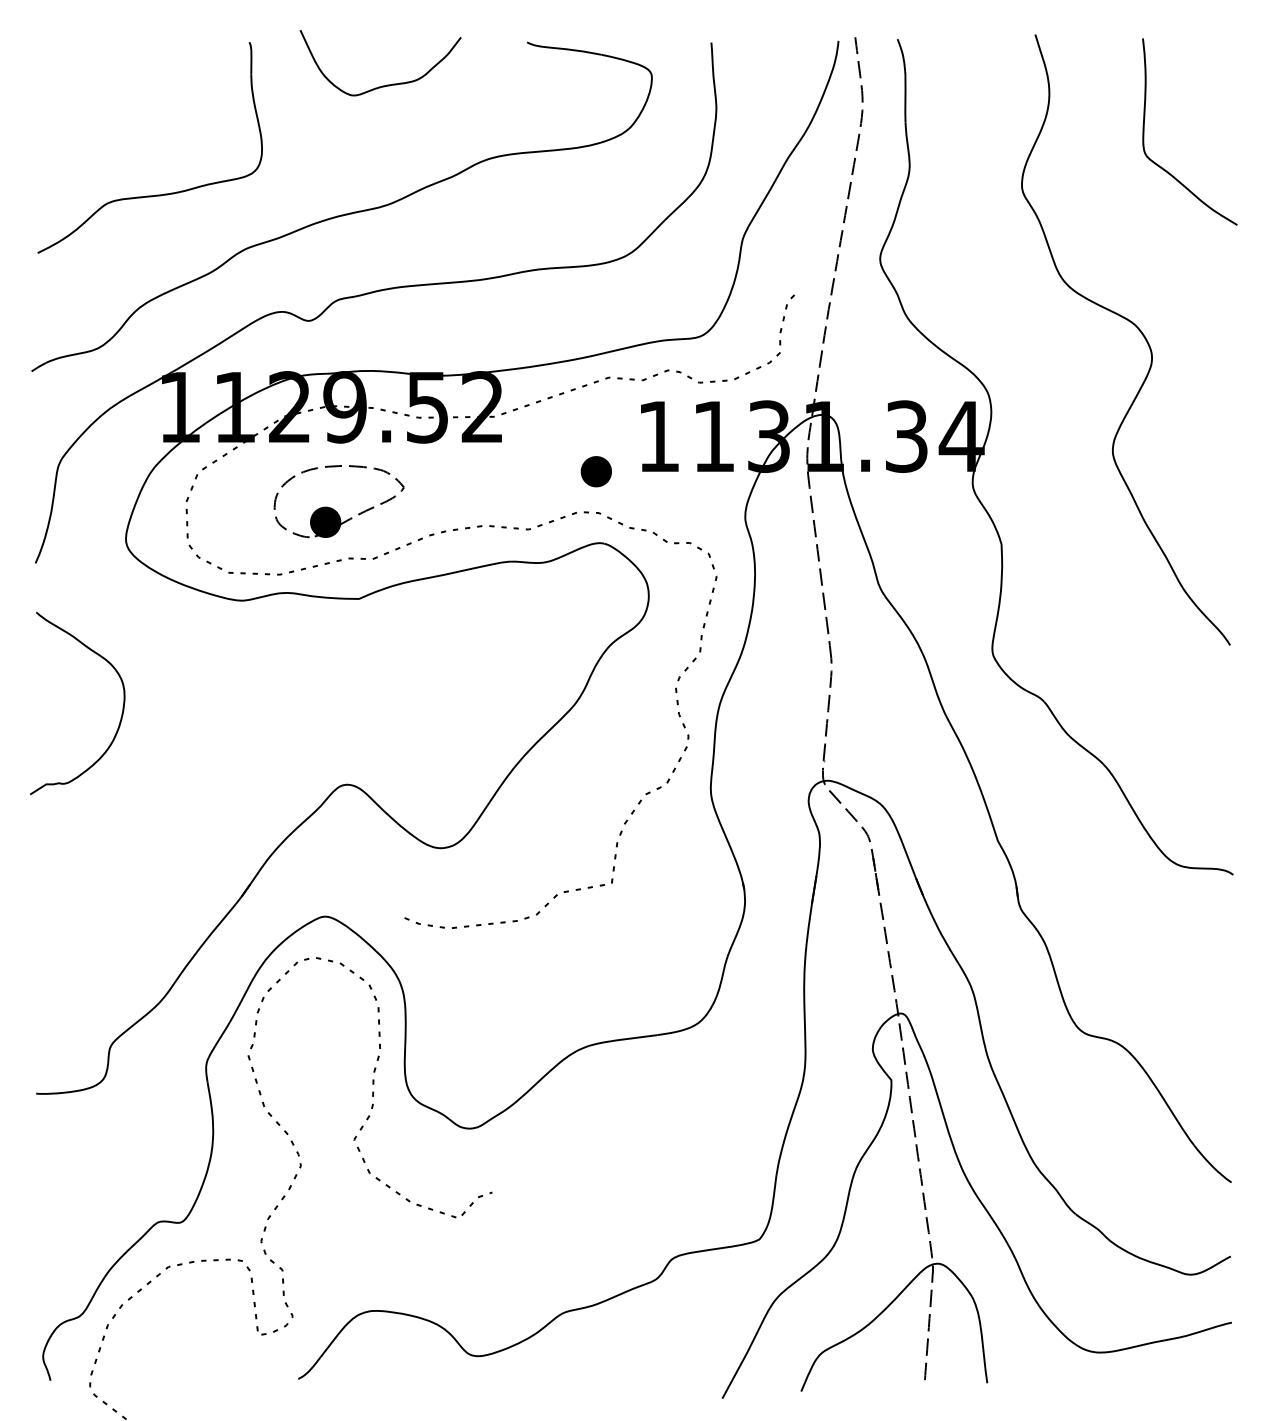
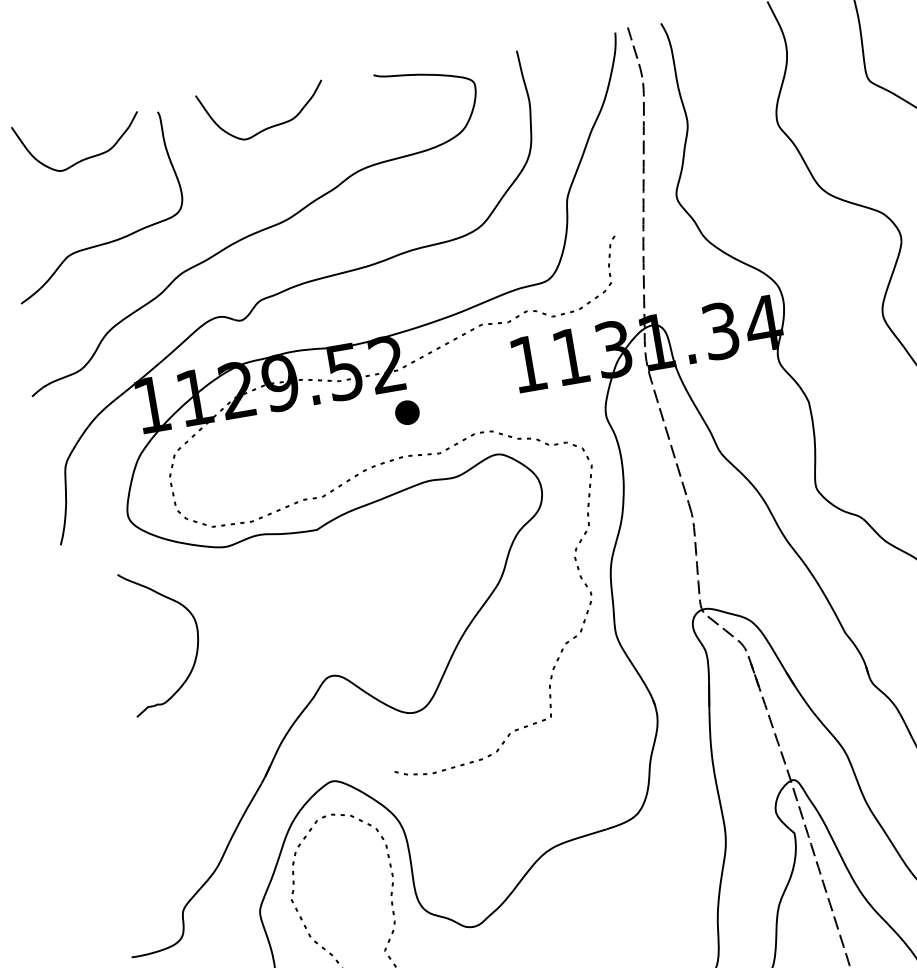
curve: (145, 85) -> (82, 159), added
part: (595, 471) -> (406, 412), moved
part: (333, 508) -> (284, 463), removed
curve: (122, 706) -> (197, 636), moved

